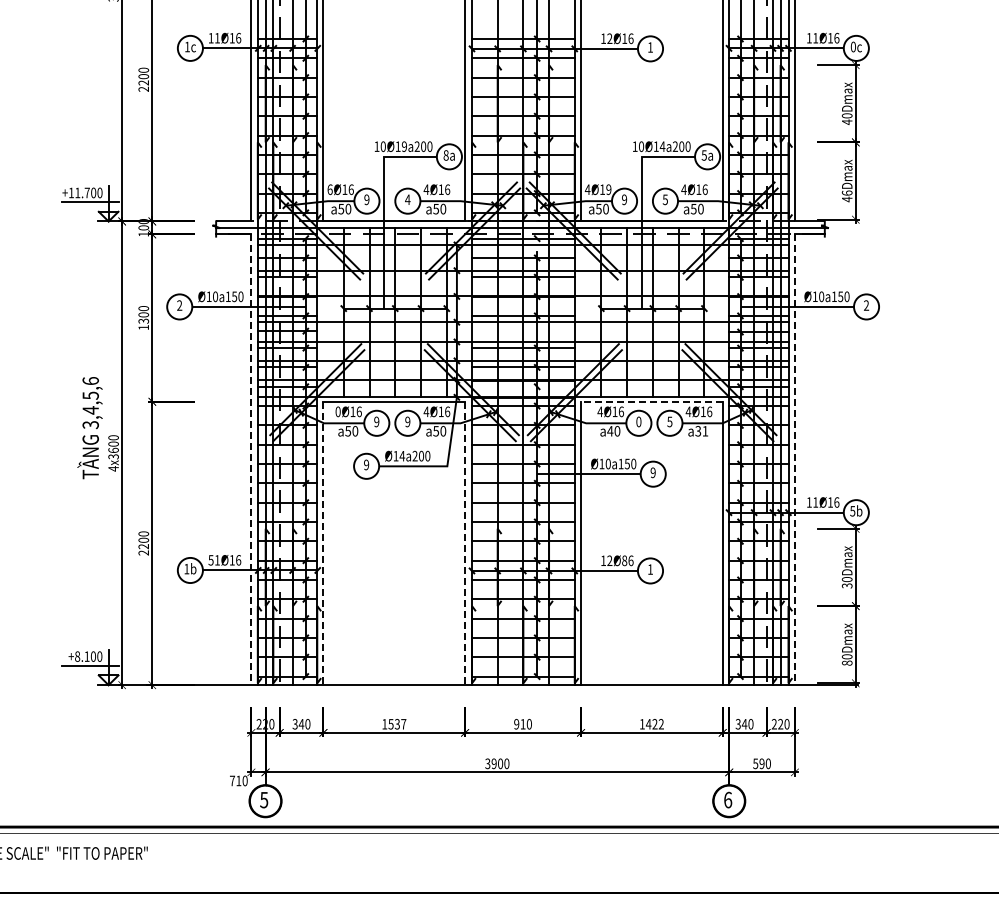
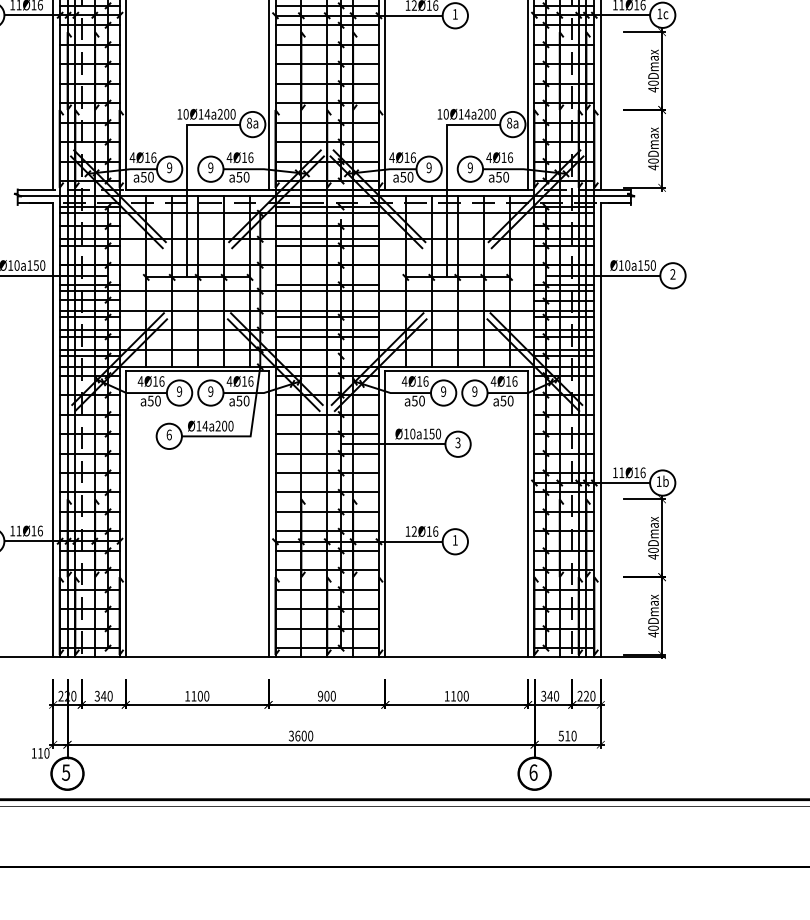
text: (852, 46) -> (658, 13), 0c -> 1c
text: (404, 146) -> (207, 114), 10Ø19a200 -> 10Ø14a200
text: (703, 155) -> (508, 123), 5a -> 8a
text: (329, 189) -> (131, 157), 6Ø16 -> 4Ø16
text: (608, 189) -> (413, 157), 4Ø19 -> 4Ø16
text: (847, 192) -> (653, 160), 46Dmax -> 40Dmax
text: (407, 199) -> (210, 167), 4 -> 9
text: (664, 199) -> (469, 167), 5 -> 9
line: (651, 401) -> (456, 371), dashed -> solid
text: (337, 411) -> (139, 381), 0Ø16 -> 4Ø16
text: (669, 421) -> (474, 391), 5 -> 9
text: (638, 422) -> (443, 392), 0 -> 9
text: (610, 431) -> (415, 401), a40 -> a50
text: (701, 431) -> (506, 401), a31 -> a50
line: (251, 460) -> (53, 430), dashed -> solid
line: (794, 460) -> (600, 430), dashed -> solid
text: (366, 464) -> (169, 434), 9 -> 6
text: (652, 472) -> (457, 442), 9 -> 3
text: (852, 511) -> (658, 481), 5b -> 1b
line: (323, 543) -> (125, 514), dashed -> solid
line: (465, 543) -> (268, 514), dashed -> solid
text: (210, 560) -> (12, 531), 51Ø16 -> 11Ø16
text: (624, 560) -> (429, 531), 12Ø86 -> 12Ø16
text: (846, 585) -> (652, 556), 30Dmax -> 40Dmax
text: (847, 662) -> (653, 634), 80Dmax -> 40Dmax
text: (397, 724) -> (200, 696), 1537 -> 1100
text: (522, 724) -> (326, 696), 910 -> 900
text: (654, 724) -> (459, 696), 1422 -> 1100
text: (493, 763) -> (297, 735), 3900 -> 3600
text: (761, 763) -> (567, 735), 590 -> 510
text: (232, 780) -> (34, 752), 710 -> 110

